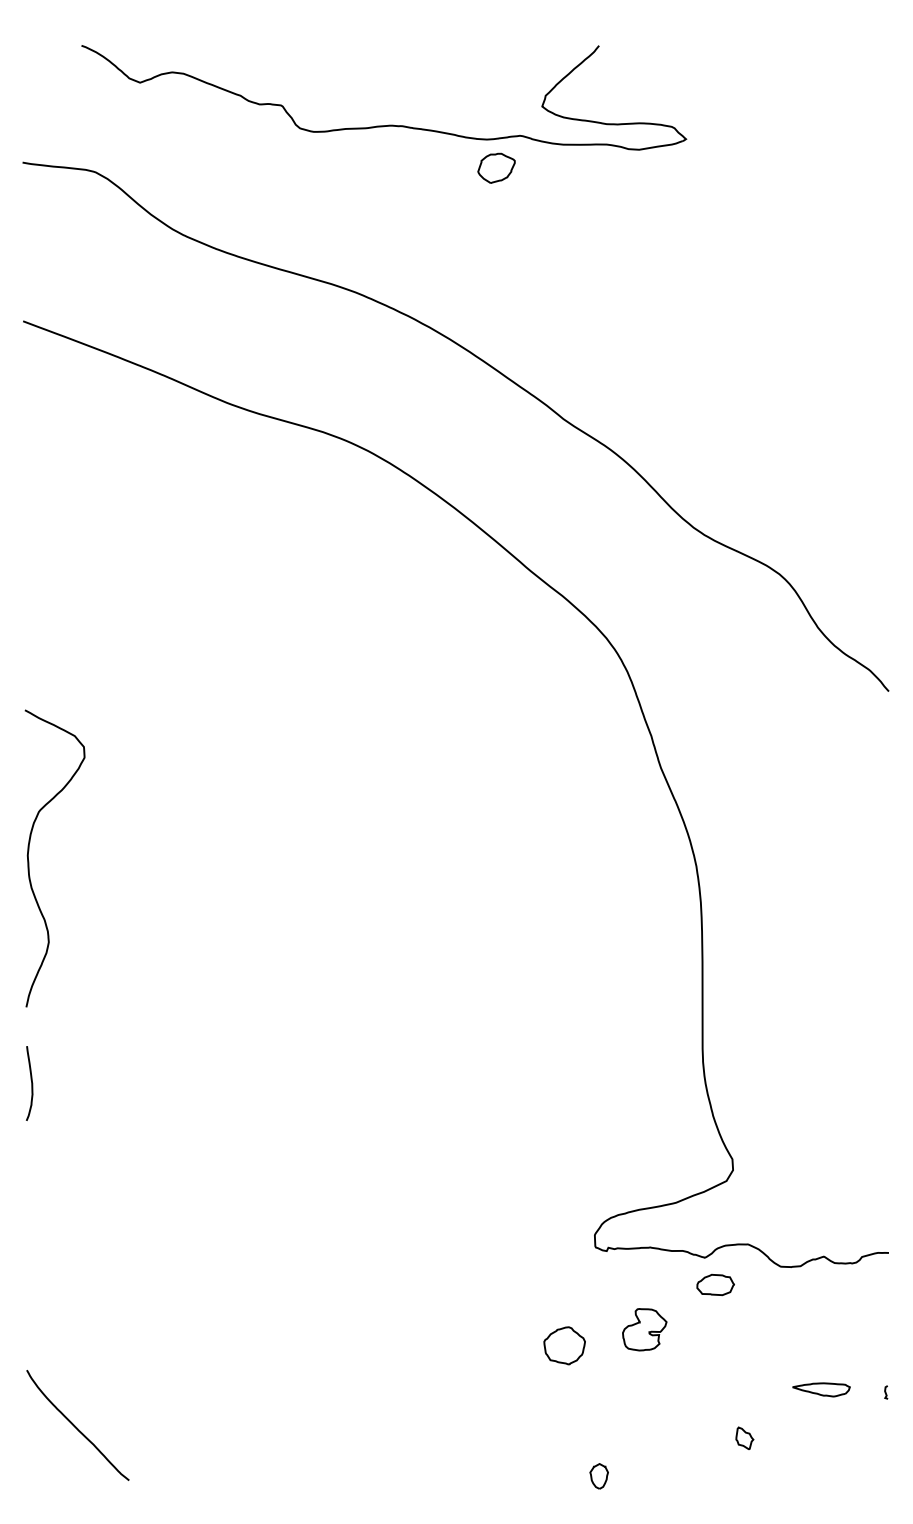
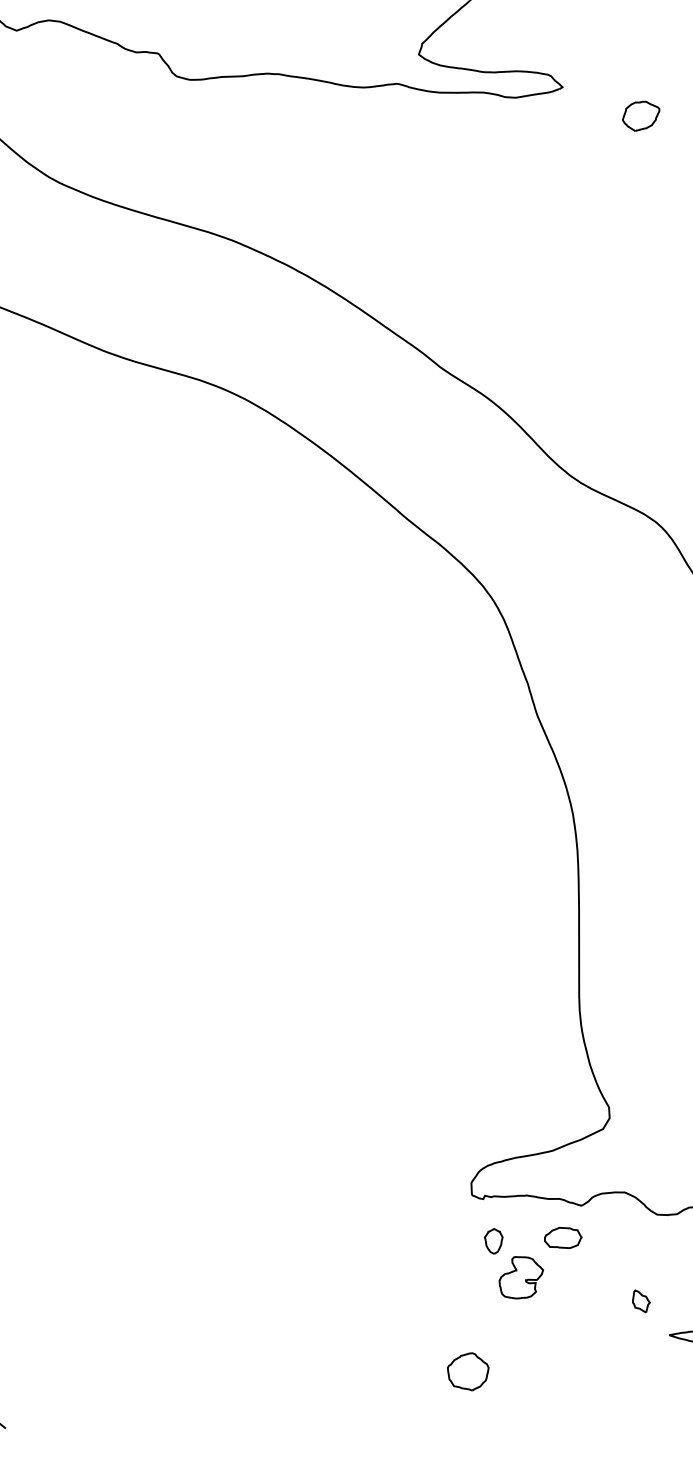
part: (496, 167) -> (641, 115), moved
part: (715, 1284) -> (563, 1237), moved
part: (564, 1345) -> (468, 1371), moved
part: (744, 1437) -> (641, 1300), moved
part: (598, 1476) -> (493, 1241), moved

